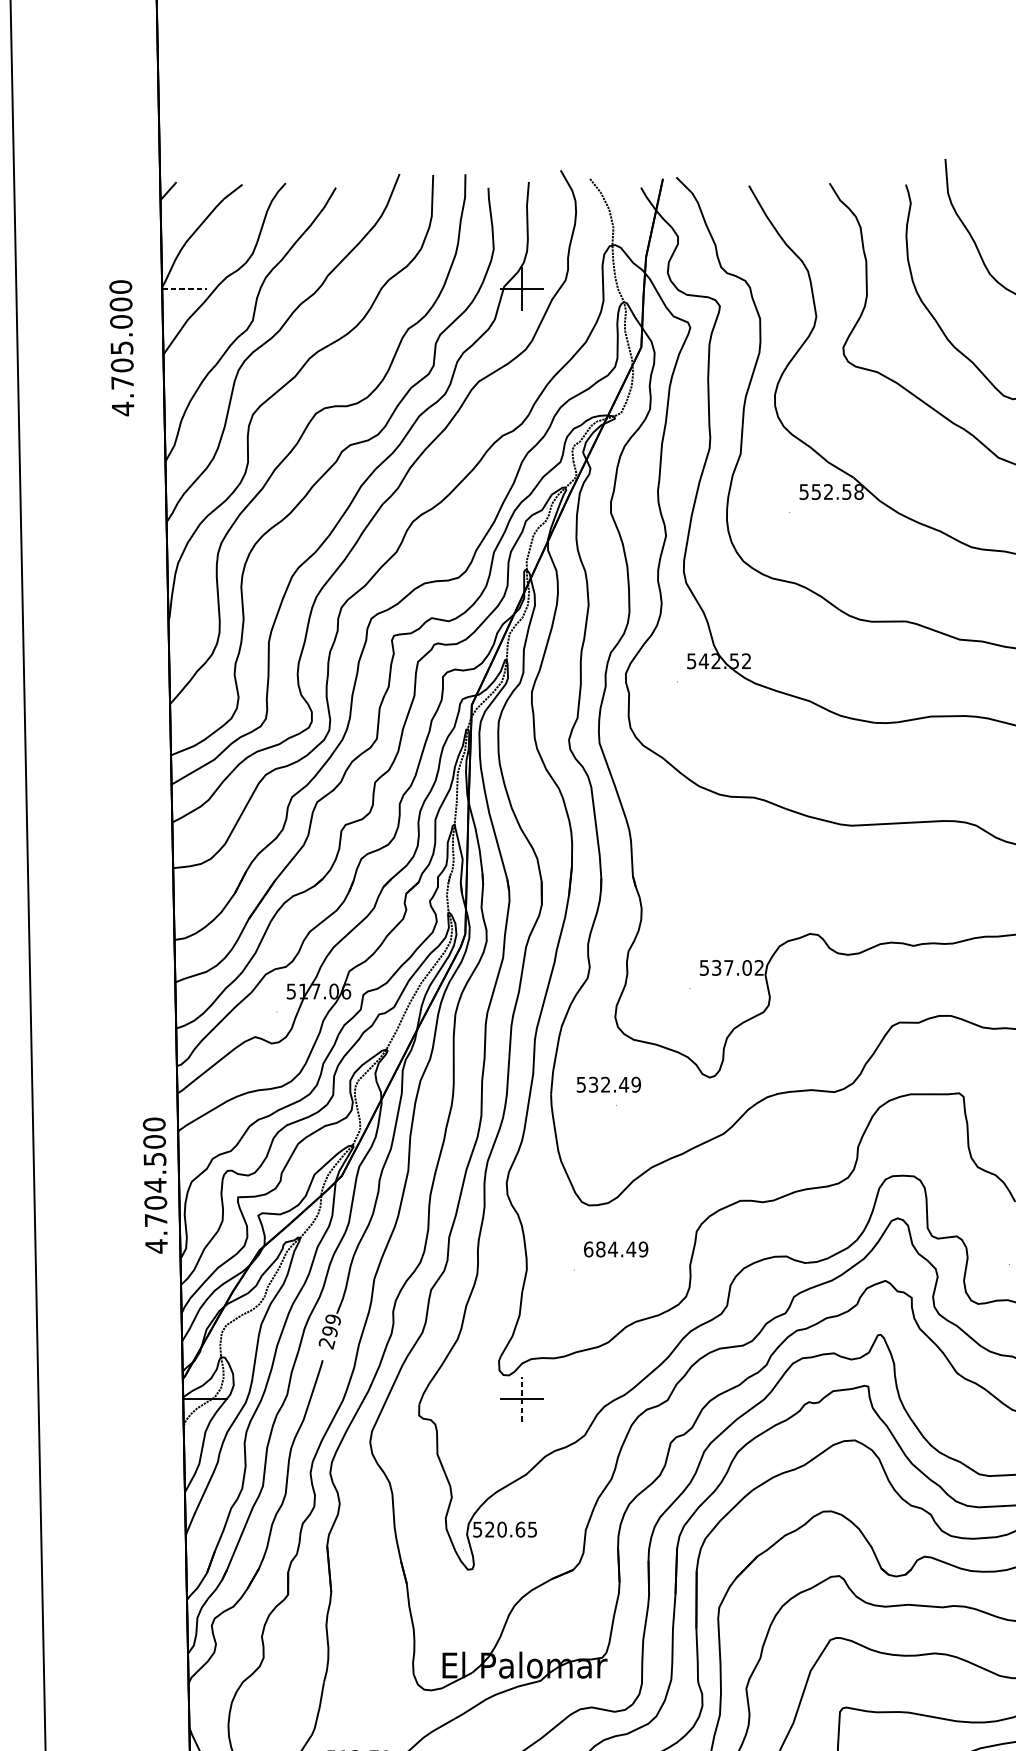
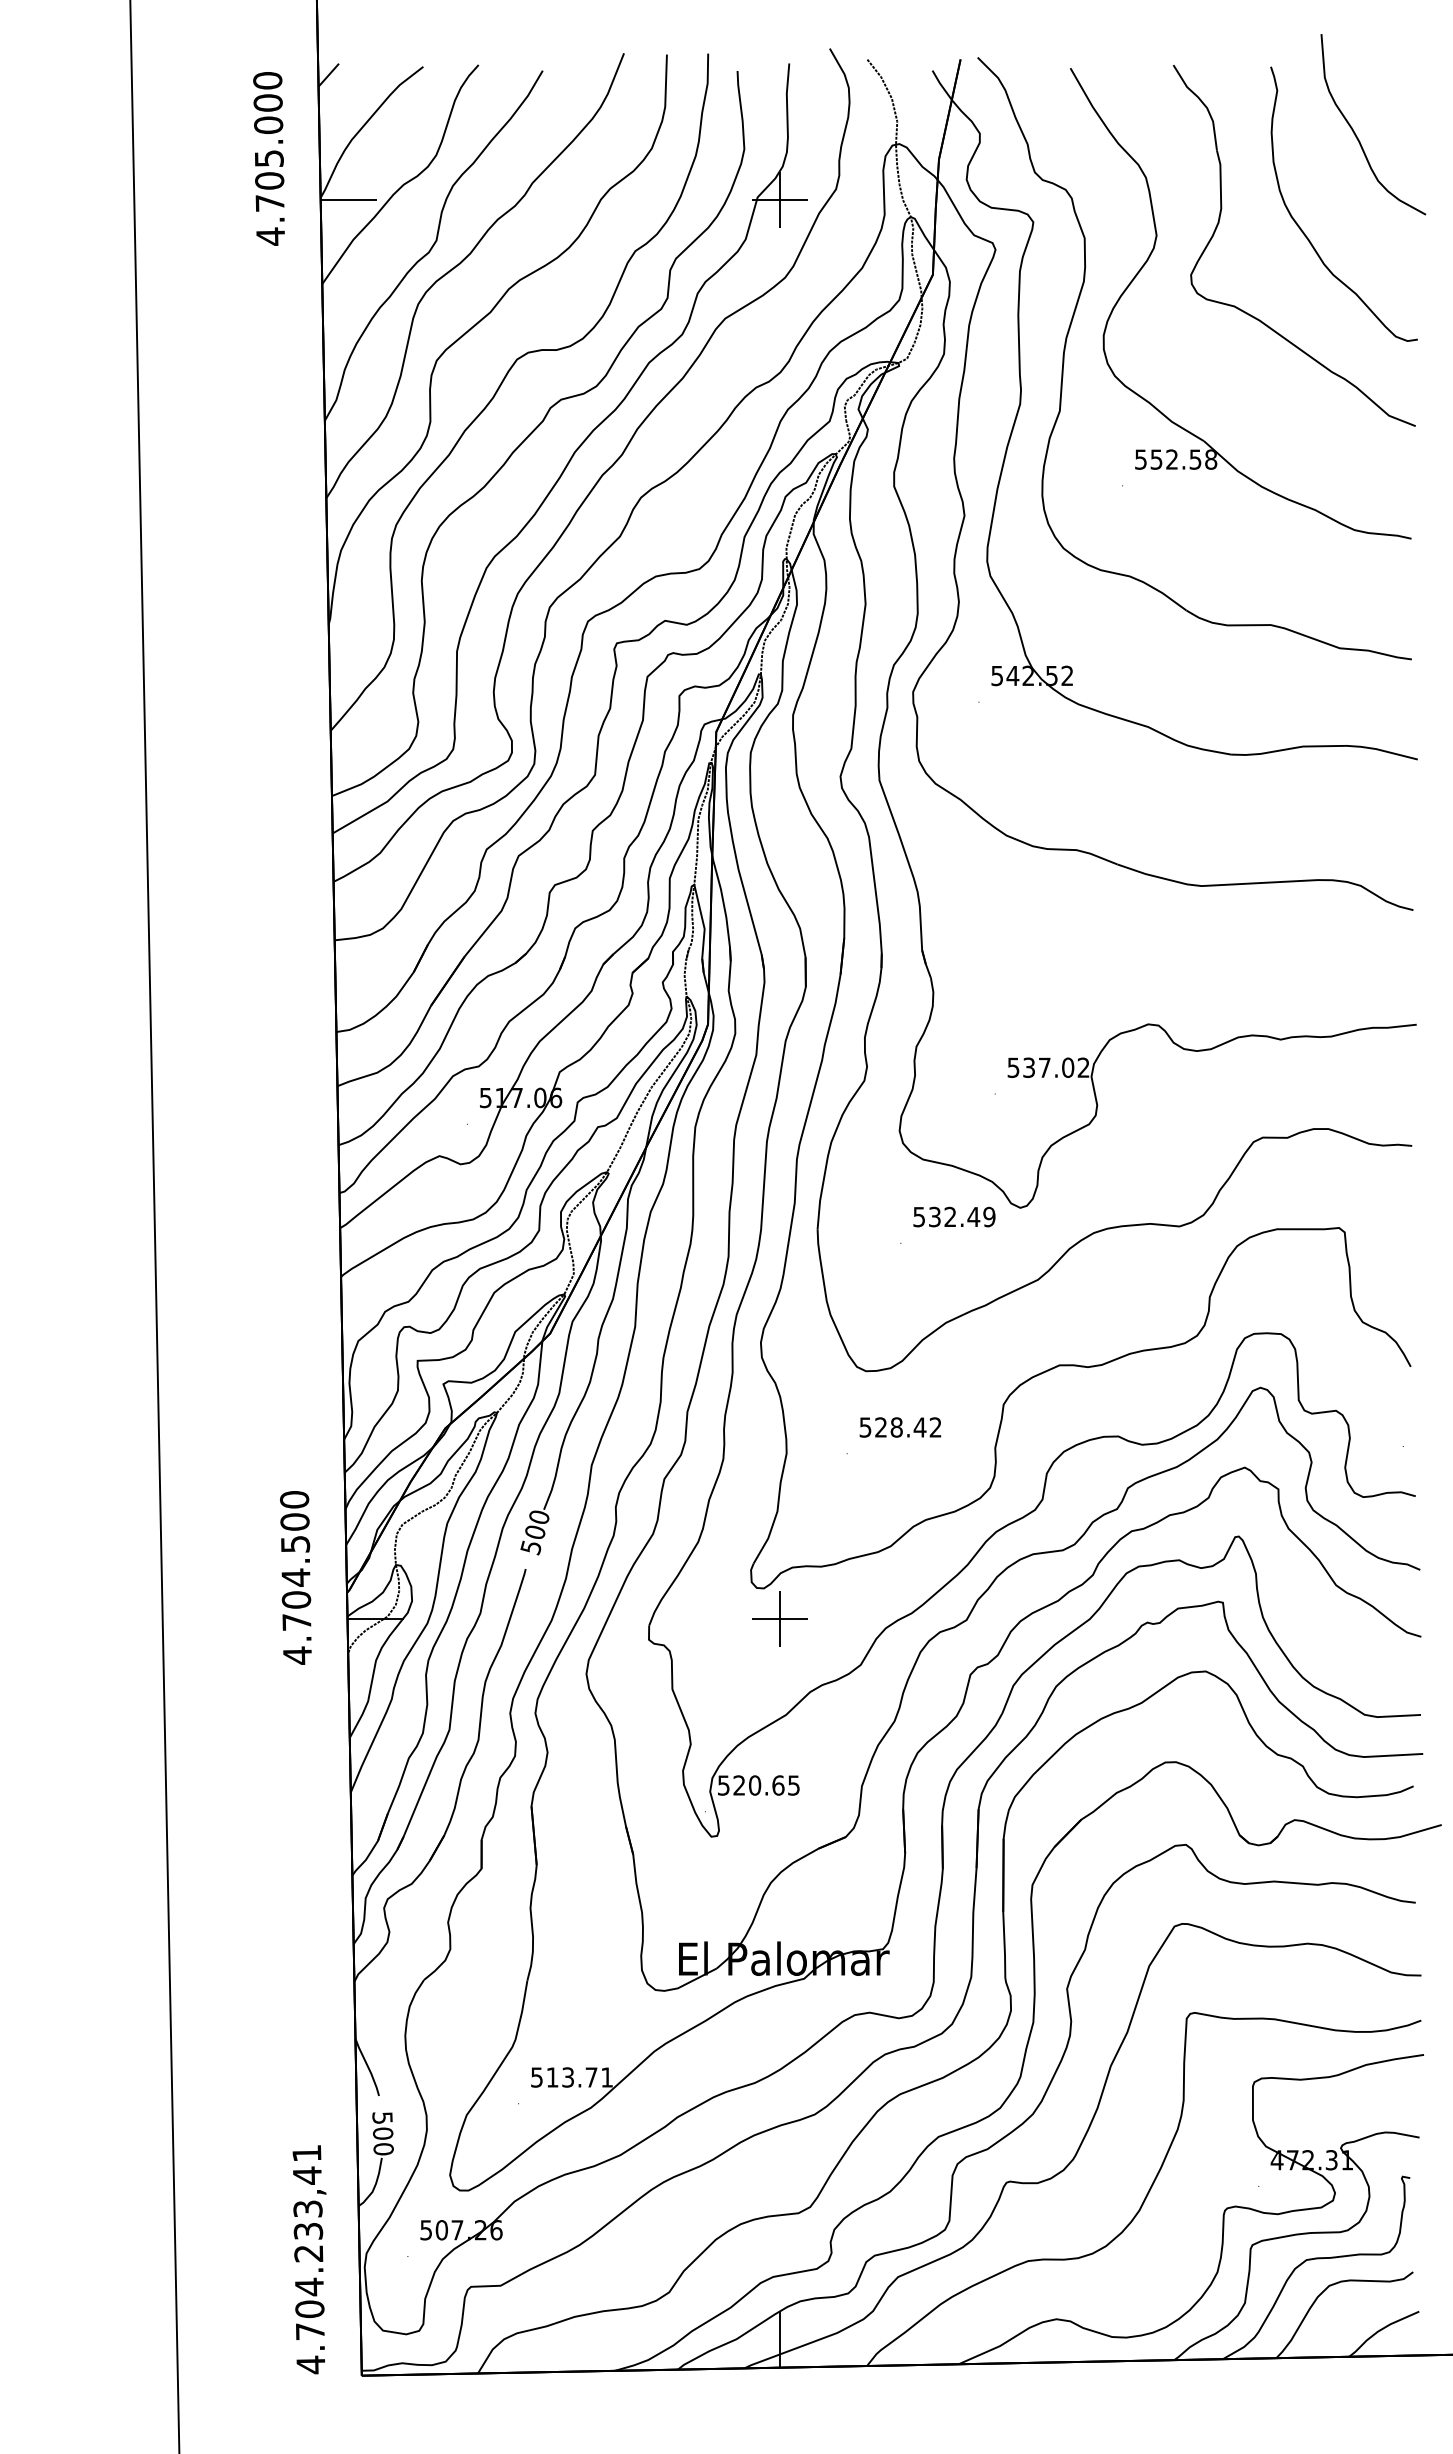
line: (184, 289) -> (349, 200), dashed -> solid
text: (121, 347) -> (268, 158), moved
text: (608, 1084) -> (954, 1216), moved
text: (155, 1185) -> (295, 1577), moved
text: (615, 1249) -> (900, 1427), 684.49 -> 528.42
text: (329, 1331) -> (534, 1532), 299 -> 500
line: (522, 1398) -> (780, 1618), dashed -> solid

